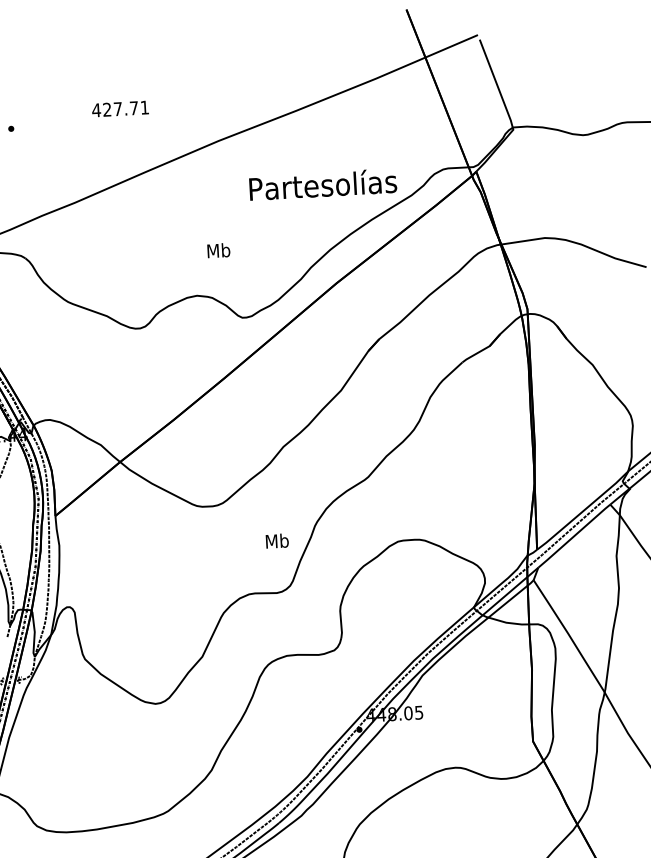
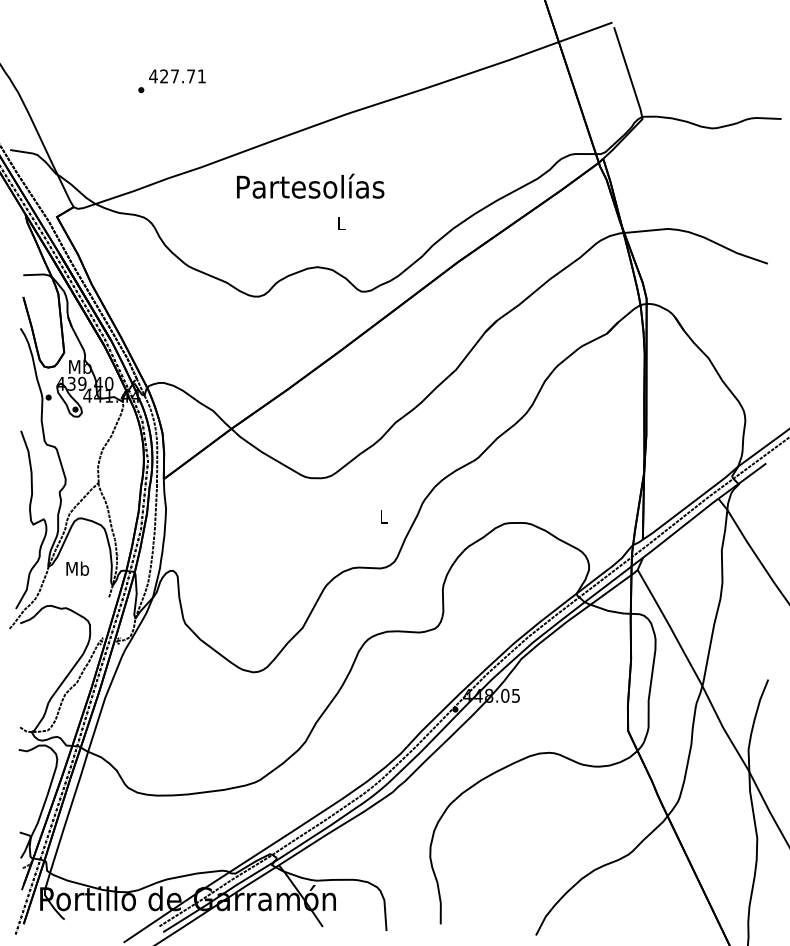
text: (120, 109) -> (177, 76), moved
text: (322, 183) -> (310, 185), moved
text: (218, 250) -> (341, 223), Mb -> L
text: (276, 541) -> (383, 516), Mb -> L

